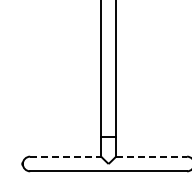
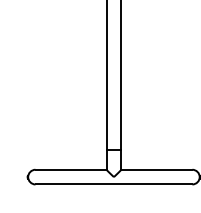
line: (66, 156) -> (71, 169), dashed -> solid
line: (151, 156) -> (156, 169), dashed -> solid

